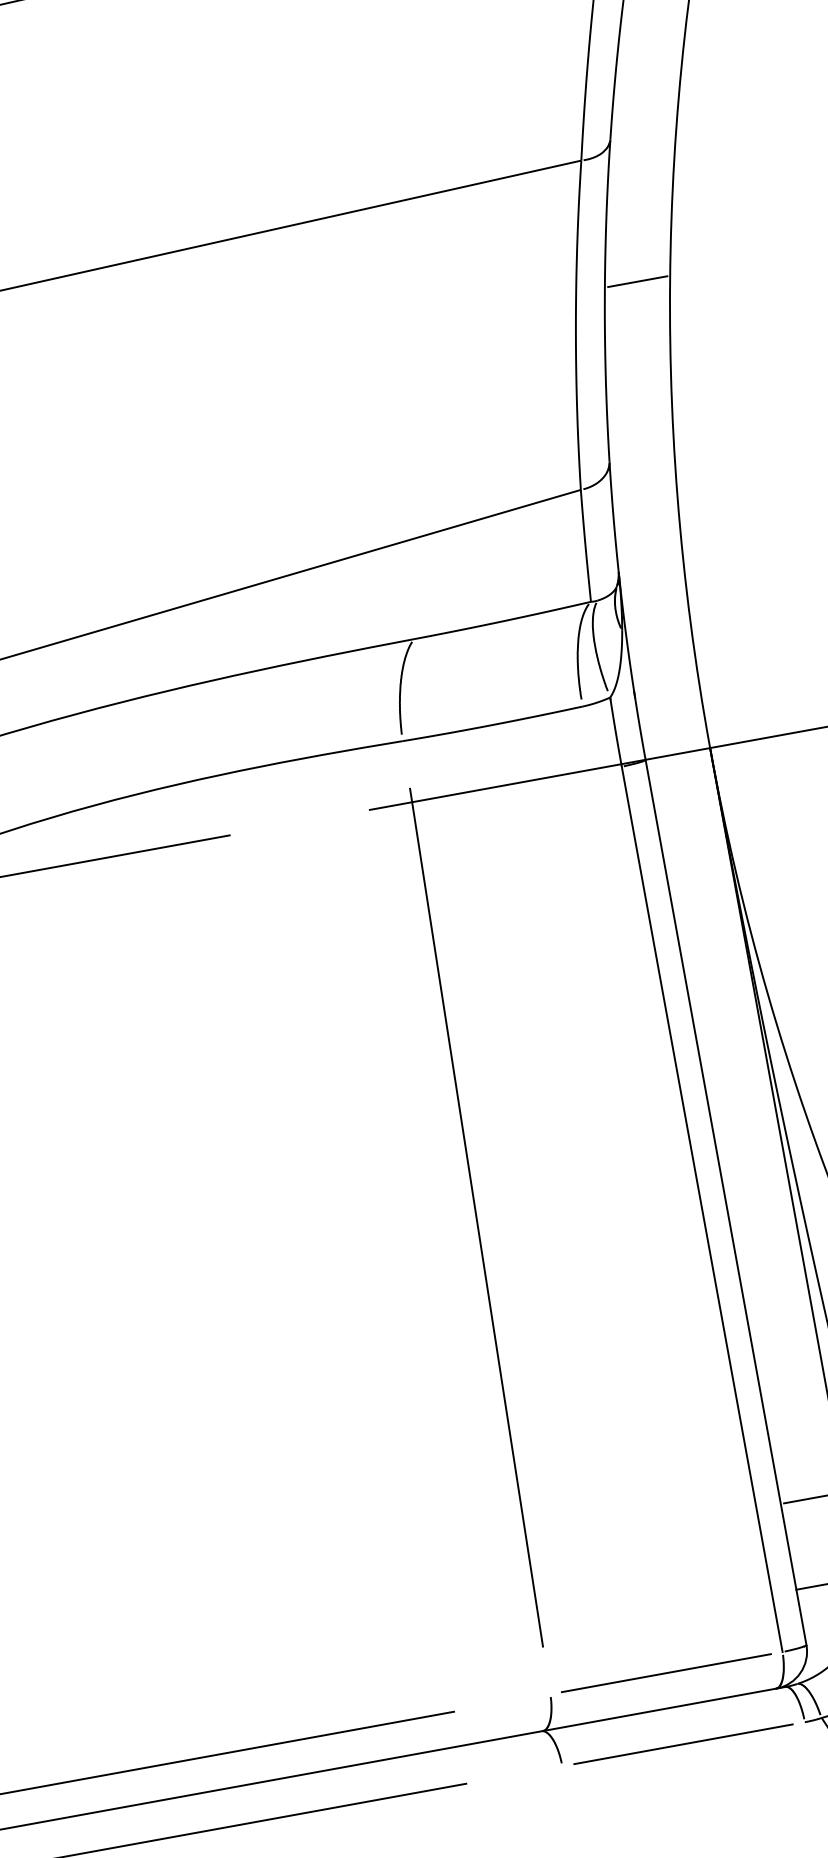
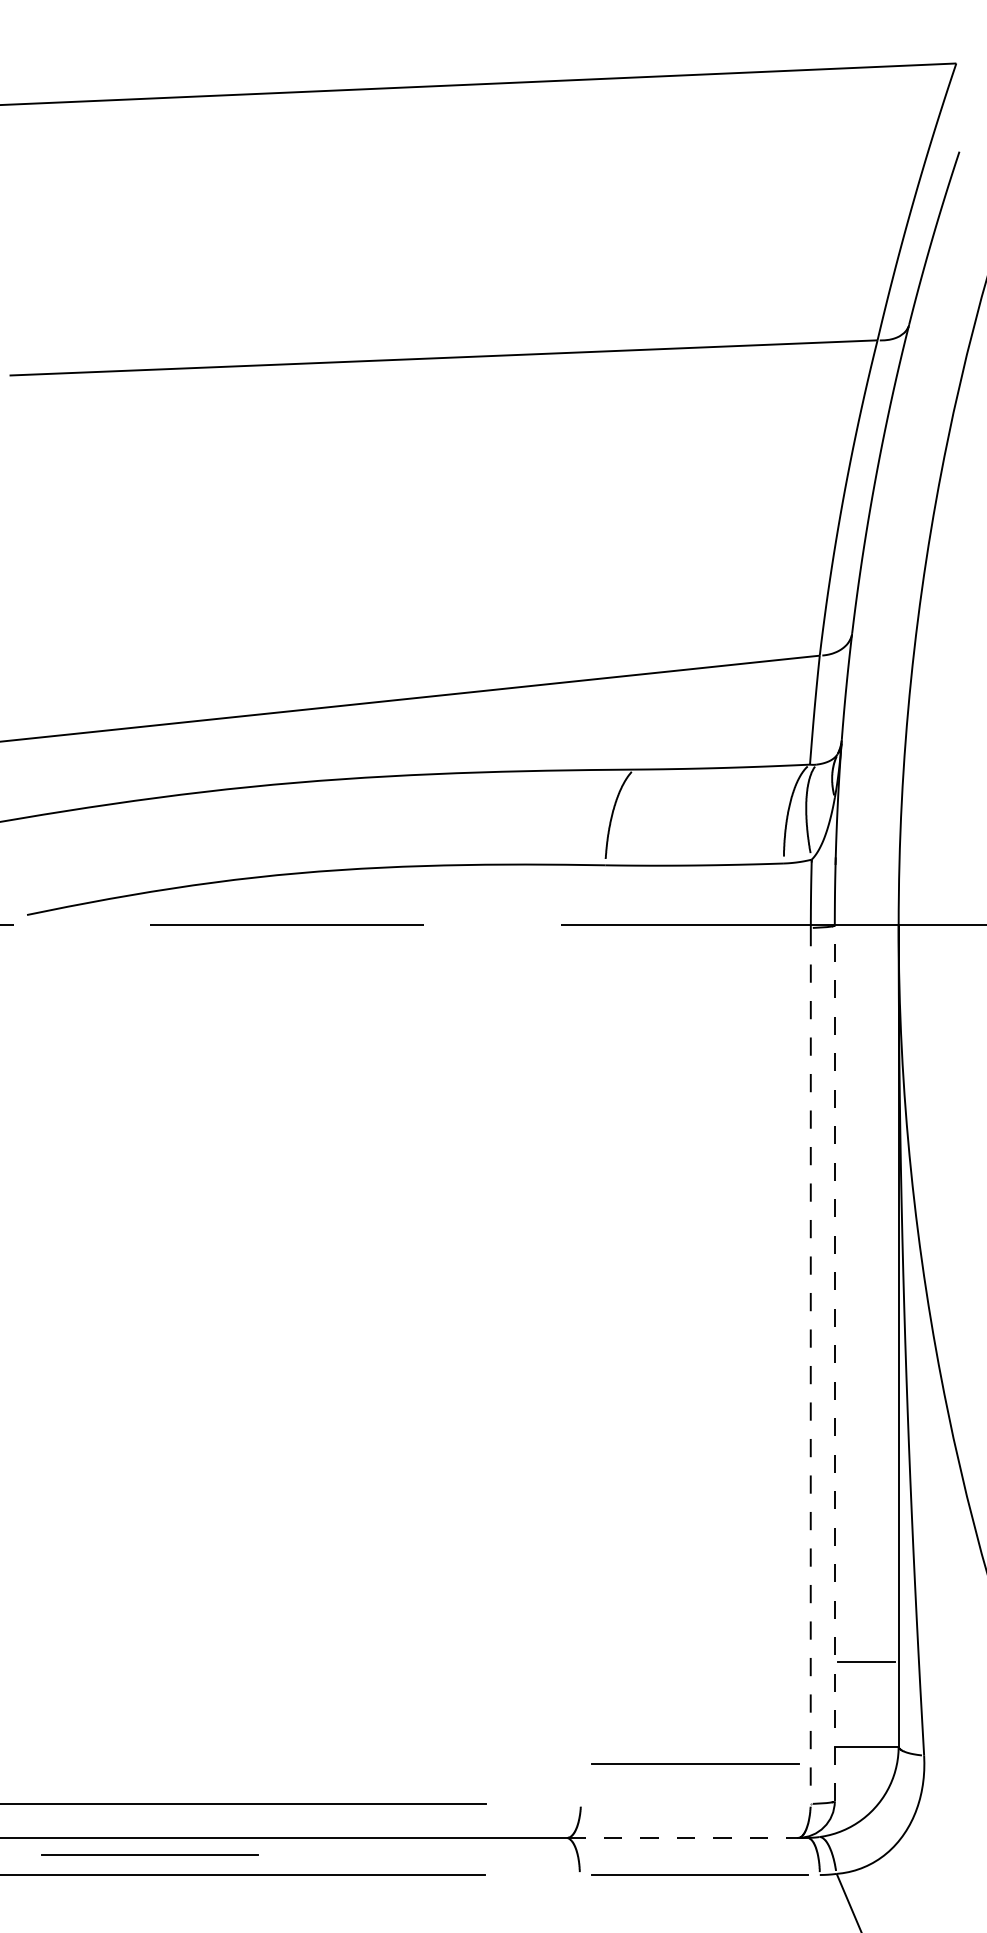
line: (637, 282) -> (910, 466), removed
line: (725, 1202) -> (834, 1363), solid -> dashed
line: (701, 1209) -> (810, 1365), solid -> dashed
line: (476, 1217) -> (593, 1334), removed
line: (666, 1672) -> (695, 1763), moved
line: (660, 1709) -> (683, 1837), solid -> dashed
line: (123, 1824) -> (149, 1854), added

